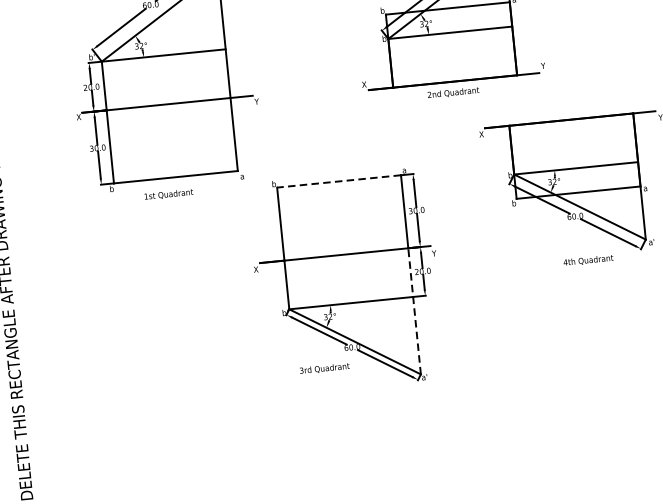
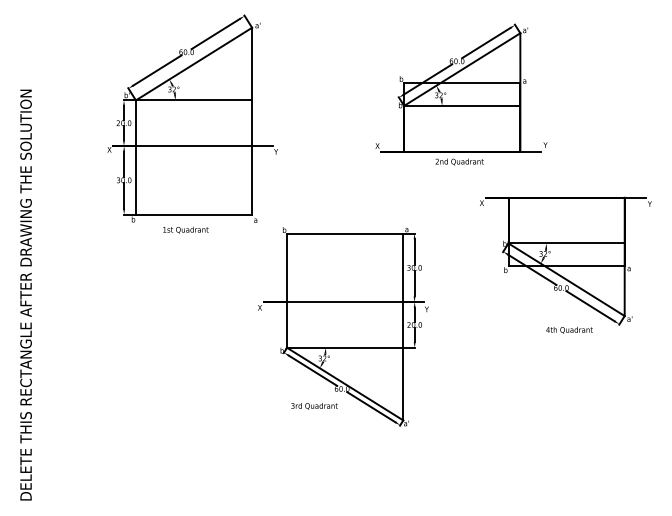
line: (338, 181) -> (344, 233), dashed -> solid
line: (414, 310) -> (403, 360), dashed -> solid

